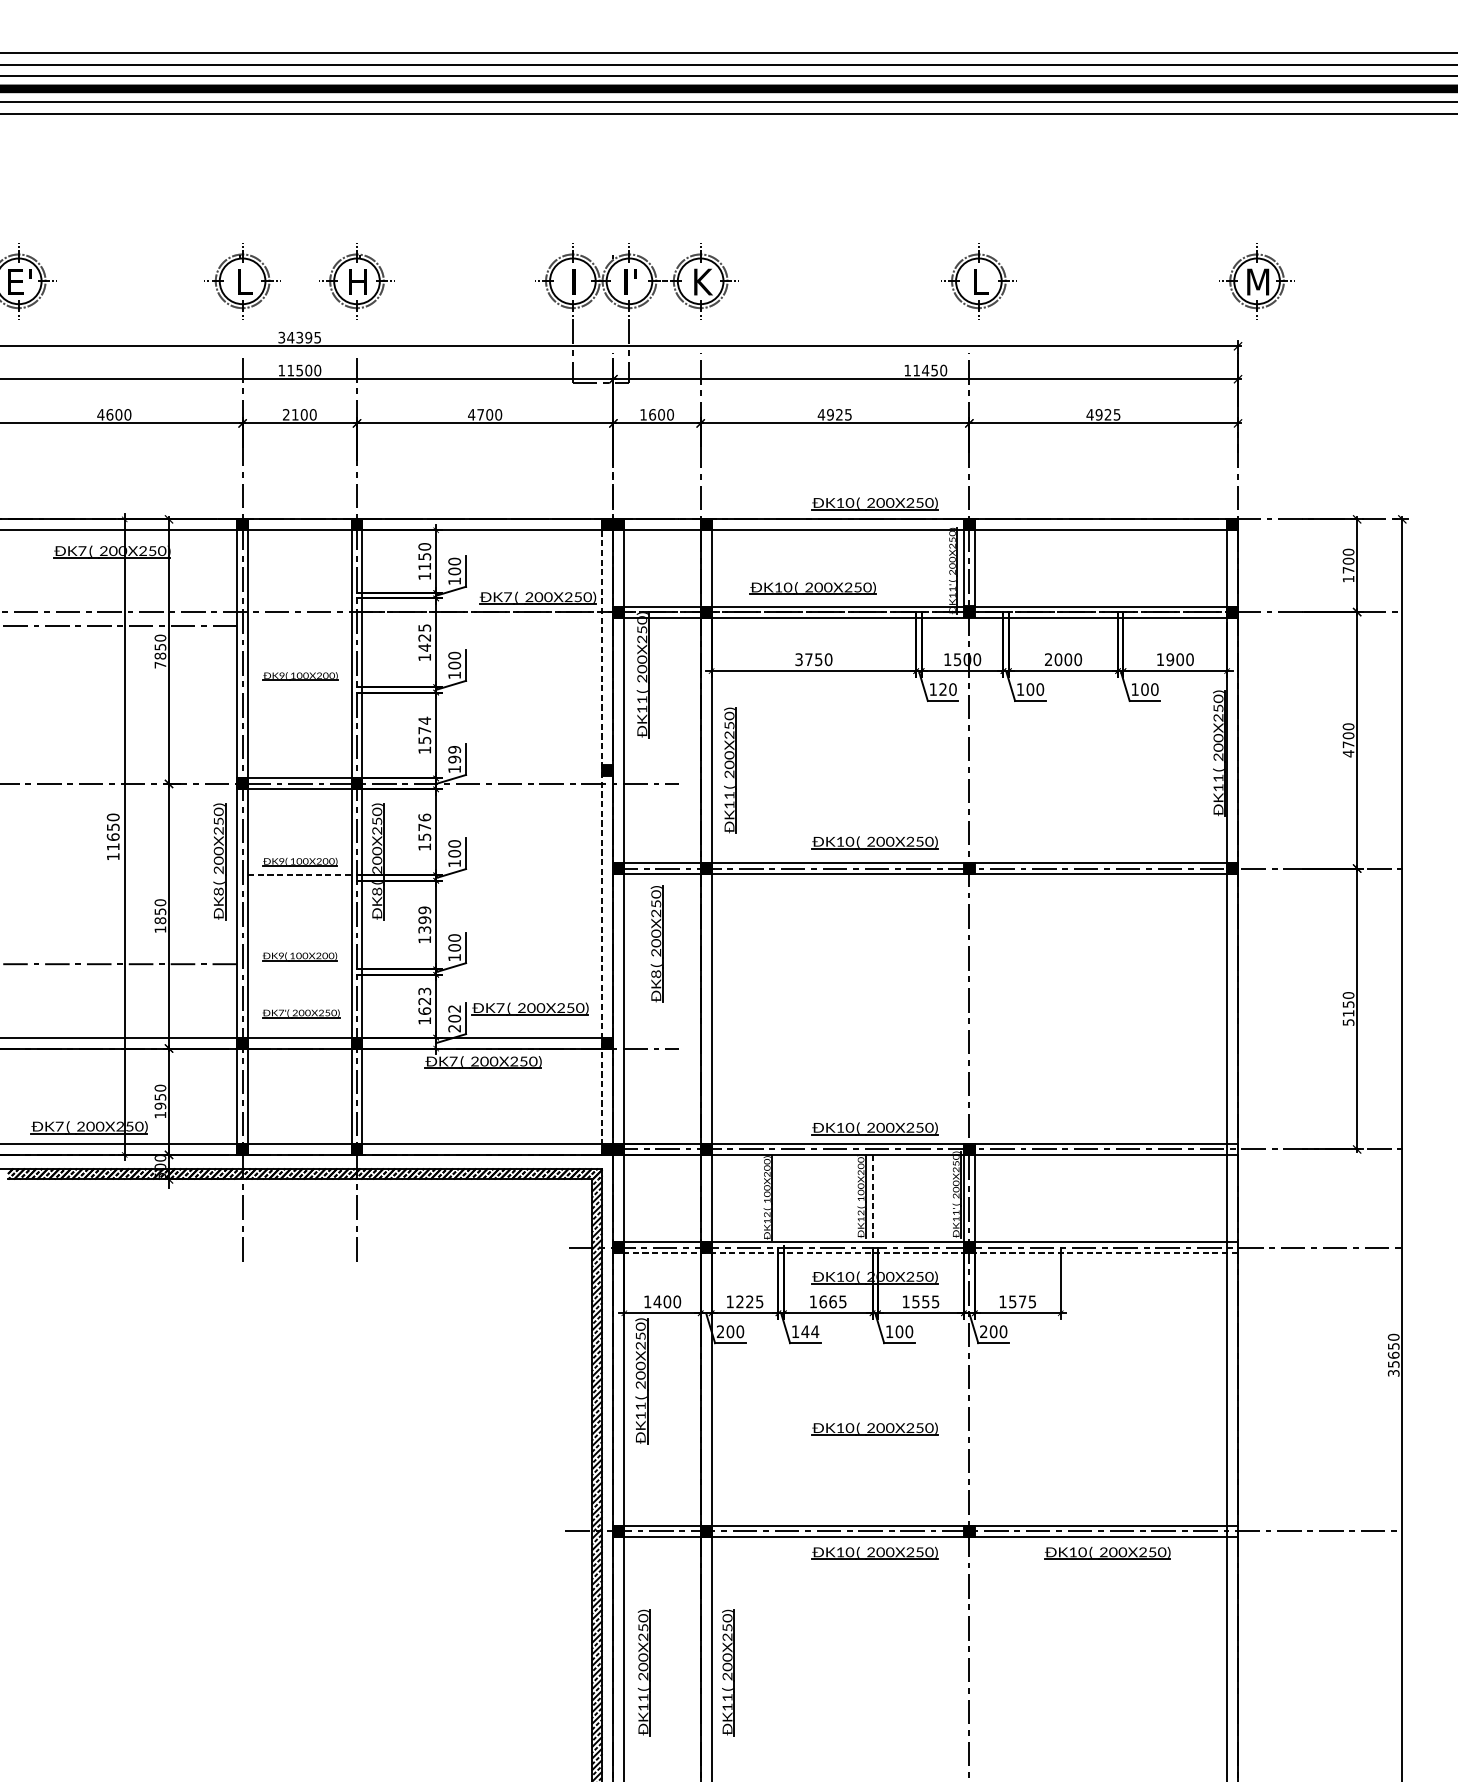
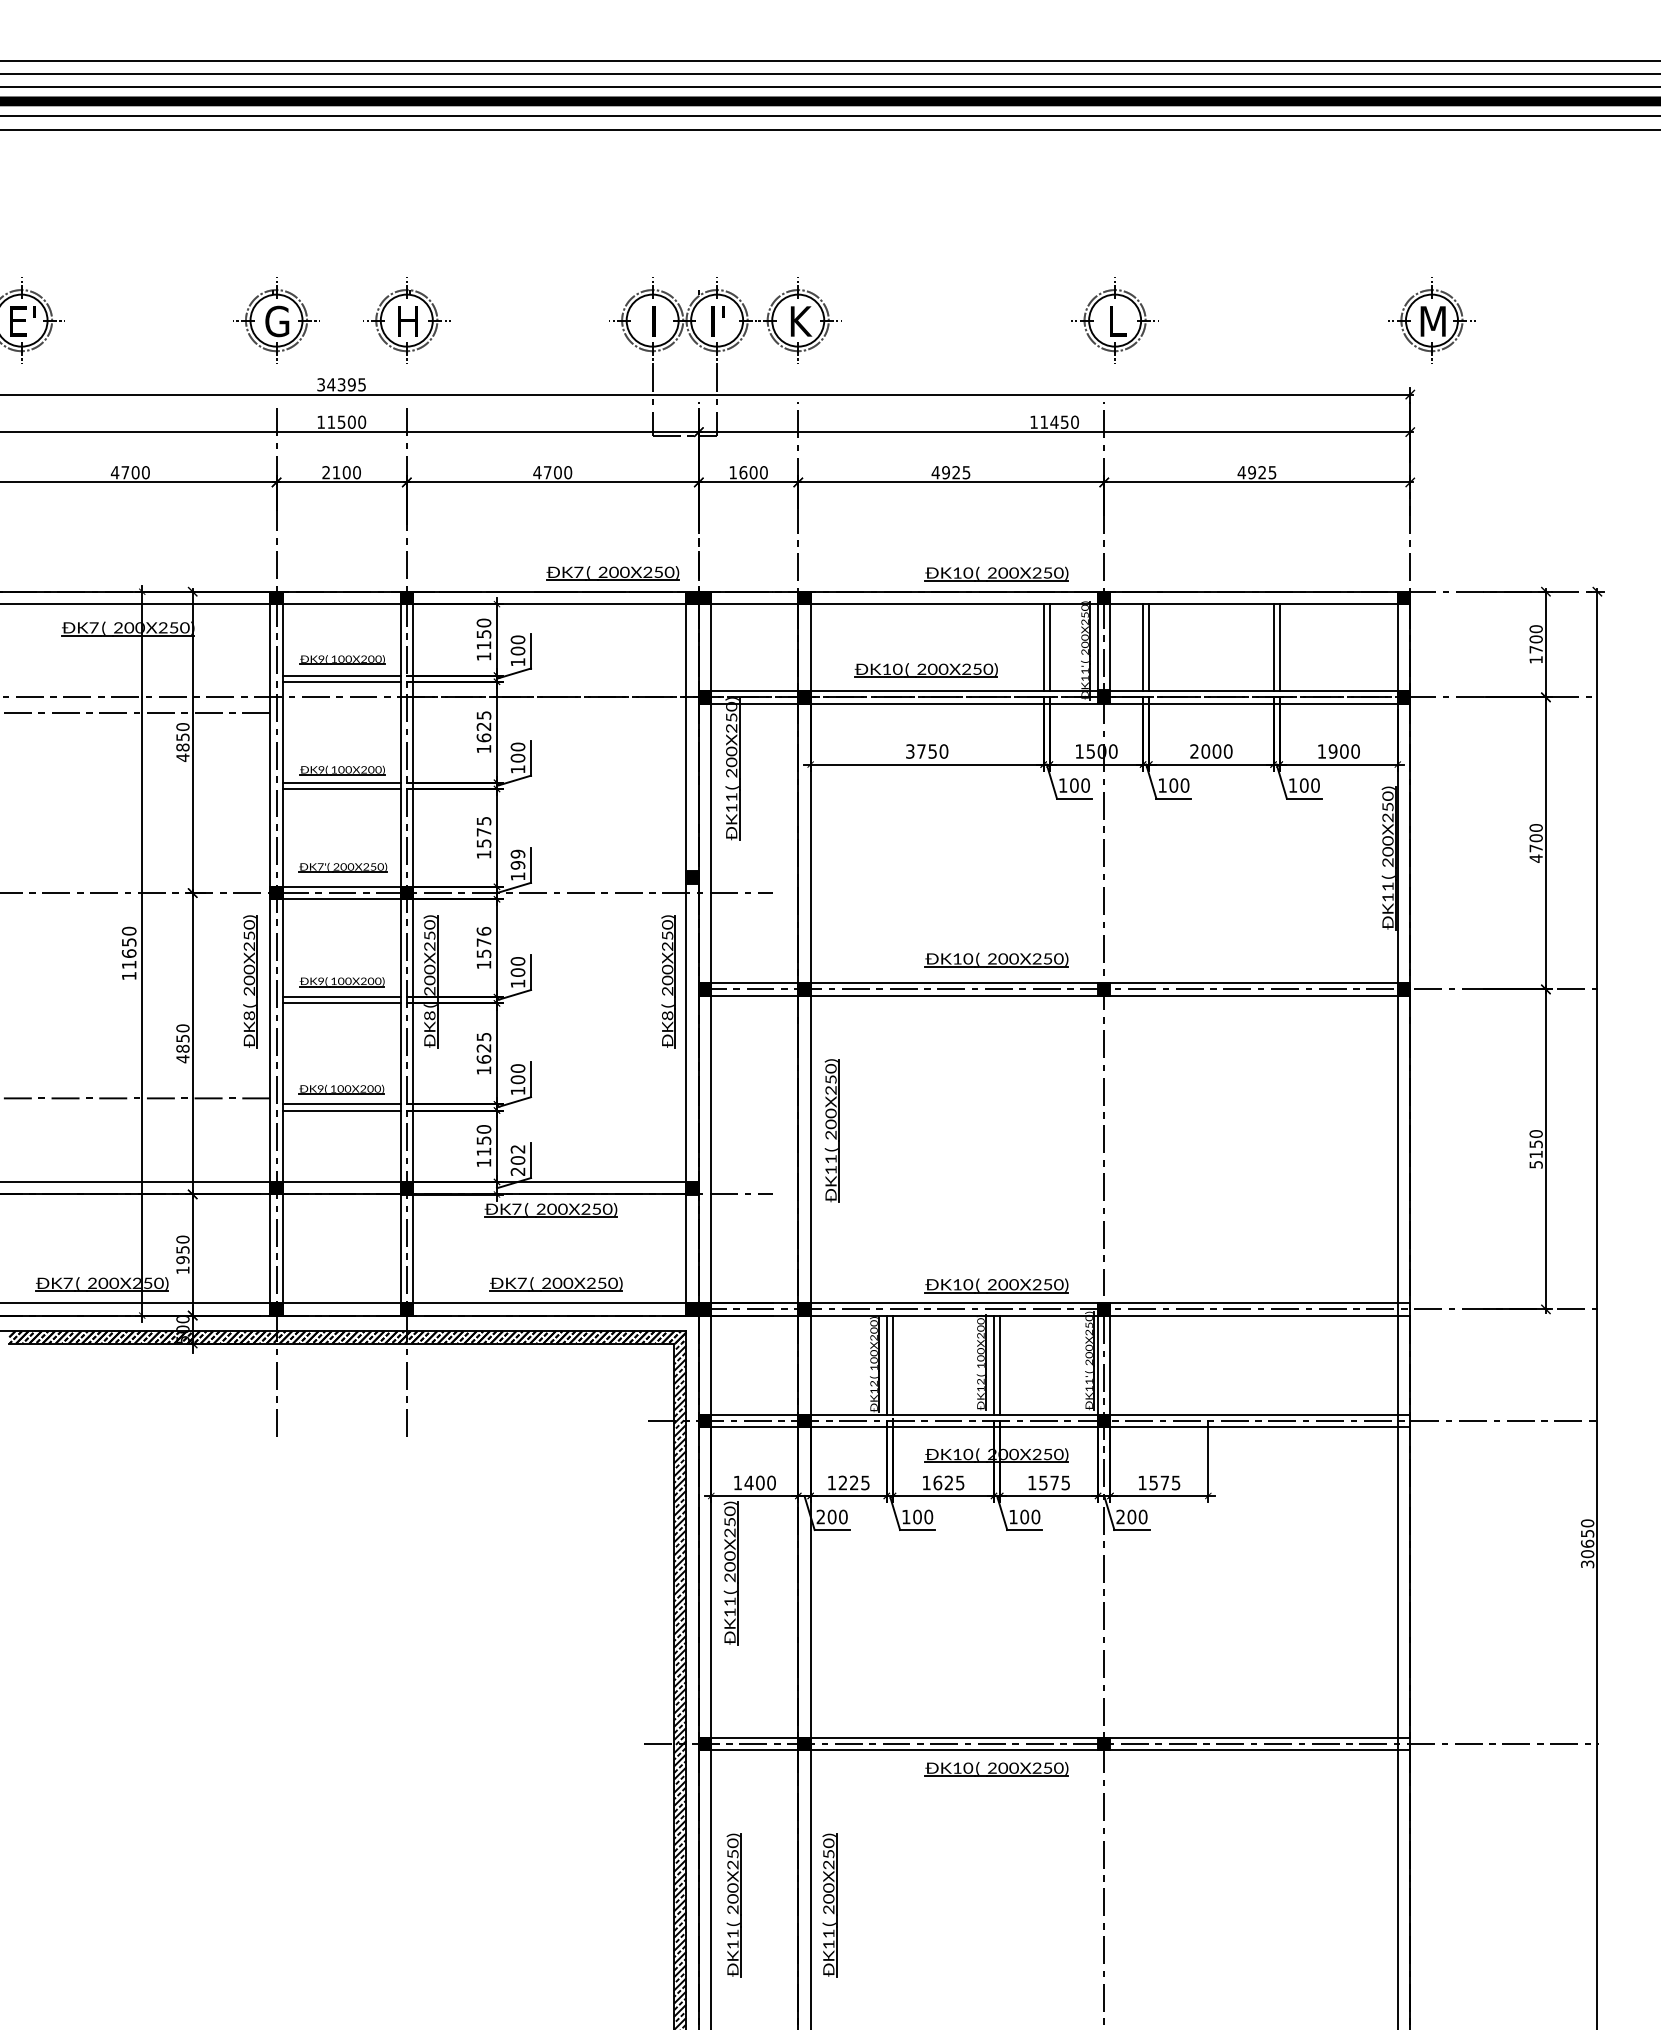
text: (243, 282) -> (277, 321), L -> G
text: (110, 414) -> (125, 472), 4600 -> 4700
line: (916, 568) -> (1043, 647), added
line: (921, 568) -> (1049, 647), added
line: (1003, 568) -> (1143, 647), added
line: (1009, 568) -> (1149, 647), added
line: (1117, 568) -> (1273, 647), added
line: (1123, 568) -> (1279, 647), added
part: (300, 578) -> (342, 659), added
line: (299, 592) -> (341, 675), added
line: (299, 598) -> (341, 681), added
part: (537, 598) -> (612, 573), moved
text: (424, 647) -> (483, 737), 1425 -> 1625
text: (160, 664) -> (182, 757), 7850 -> 4850
line: (299, 686) -> (341, 782), added
text: (943, 689) -> (1074, 785), 120 -> 100
line: (299, 693) -> (341, 789), added
text: (424, 720) -> (483, 820), 1574 -> 1575
part: (729, 770) -> (831, 1130), moved
line: (602, 837) -> (686, 953), dashed -> solid
line: (299, 875) -> (341, 997), dashed -> solid
line: (299, 880) -> (341, 1003), added
text: (424, 919) -> (483, 1047), 1399 -> 1625
text: (160, 929) -> (182, 1058), 1850 -> 4850
part: (657, 944) -> (668, 981), moved
line: (299, 969) -> (341, 1104), added
line: (299, 974) -> (341, 1110), added
text: (424, 1001) -> (483, 1140), 1623 -> 1150
part: (529, 1009) -> (555, 1284), moved
part: (300, 1013) -> (342, 867), moved
line: (778, 1197) -> (886, 1364), added
line: (783, 1197) -> (892, 1364), added
line: (878, 1197) -> (1000, 1364), added
line: (872, 1198) -> (993, 1365), dashed -> solid
line: (925, 1253) -> (1054, 1427), dashed -> solid
text: (832, 1301) -> (948, 1482), 1665 -> 1625
text: (925, 1301) -> (1054, 1482), 1555 -> 1575
text: (809, 1331) -> (922, 1516), 144 -> 100
text: (1393, 1364) -> (1587, 1554), 35650 -> 30650
part: (874, 1428) -> (996, 1627), removed
part: (1107, 1553) -> (1261, 1769), removed

